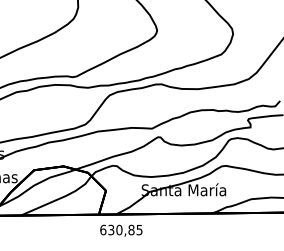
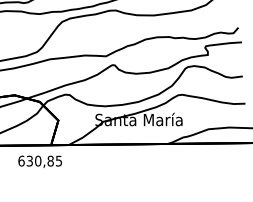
text: (121, 230) -> (40, 161), moved

